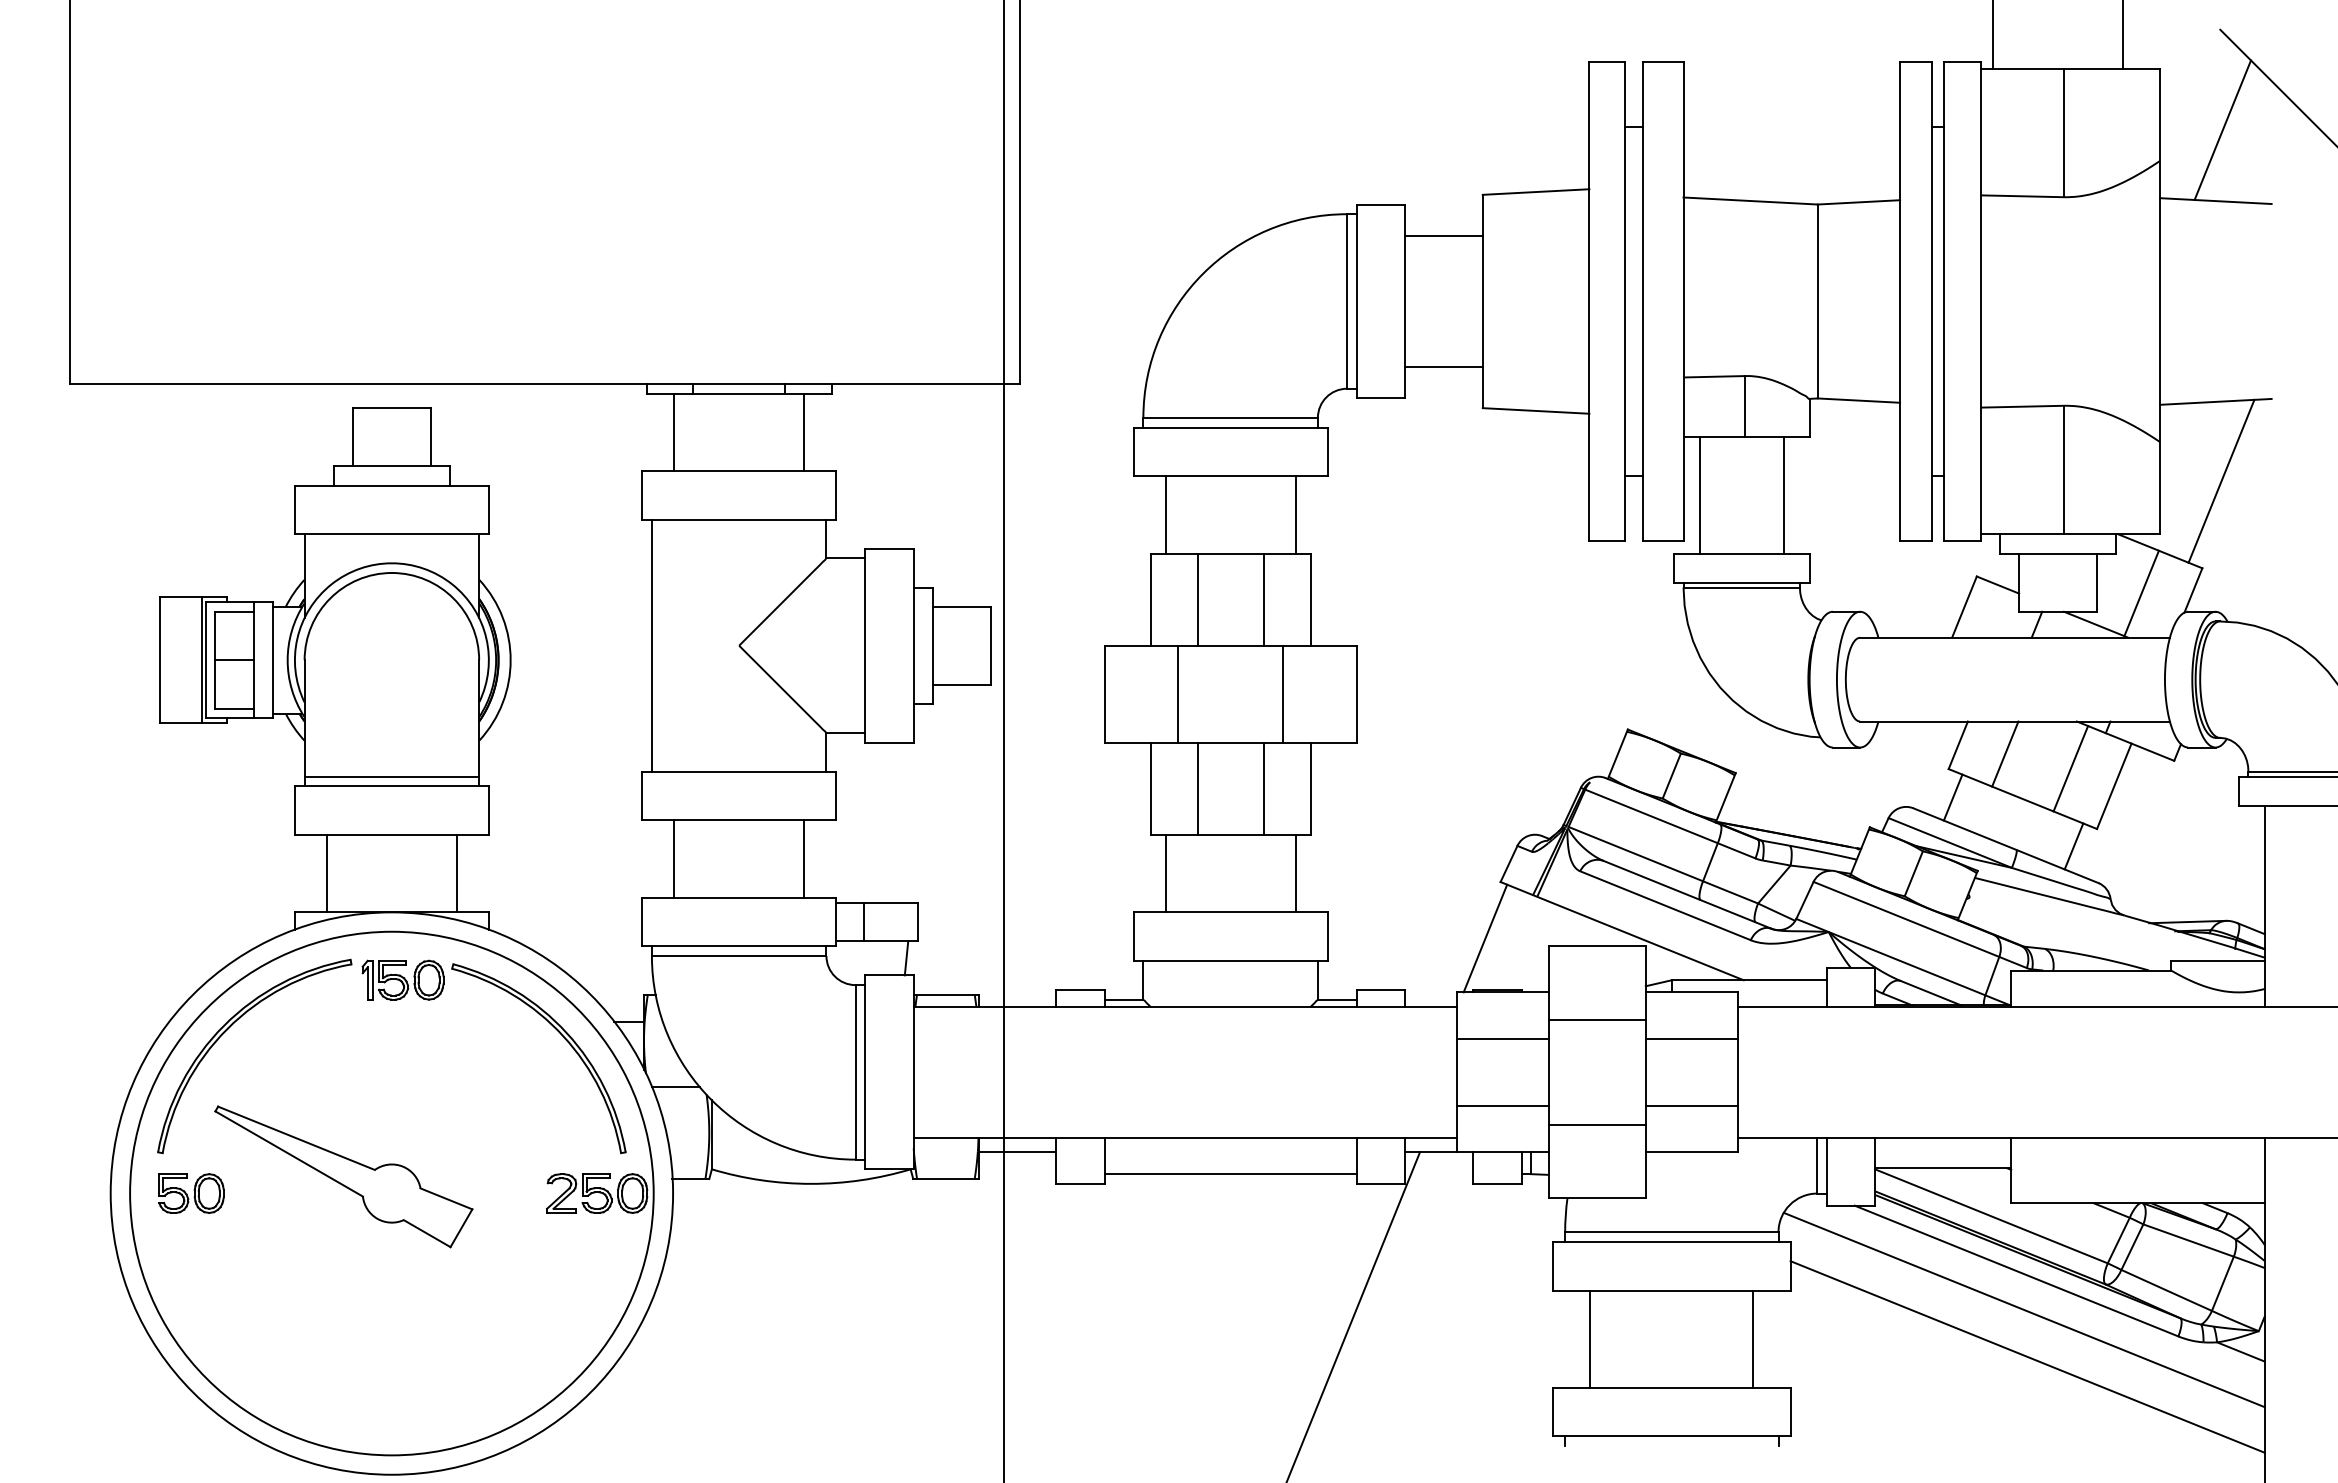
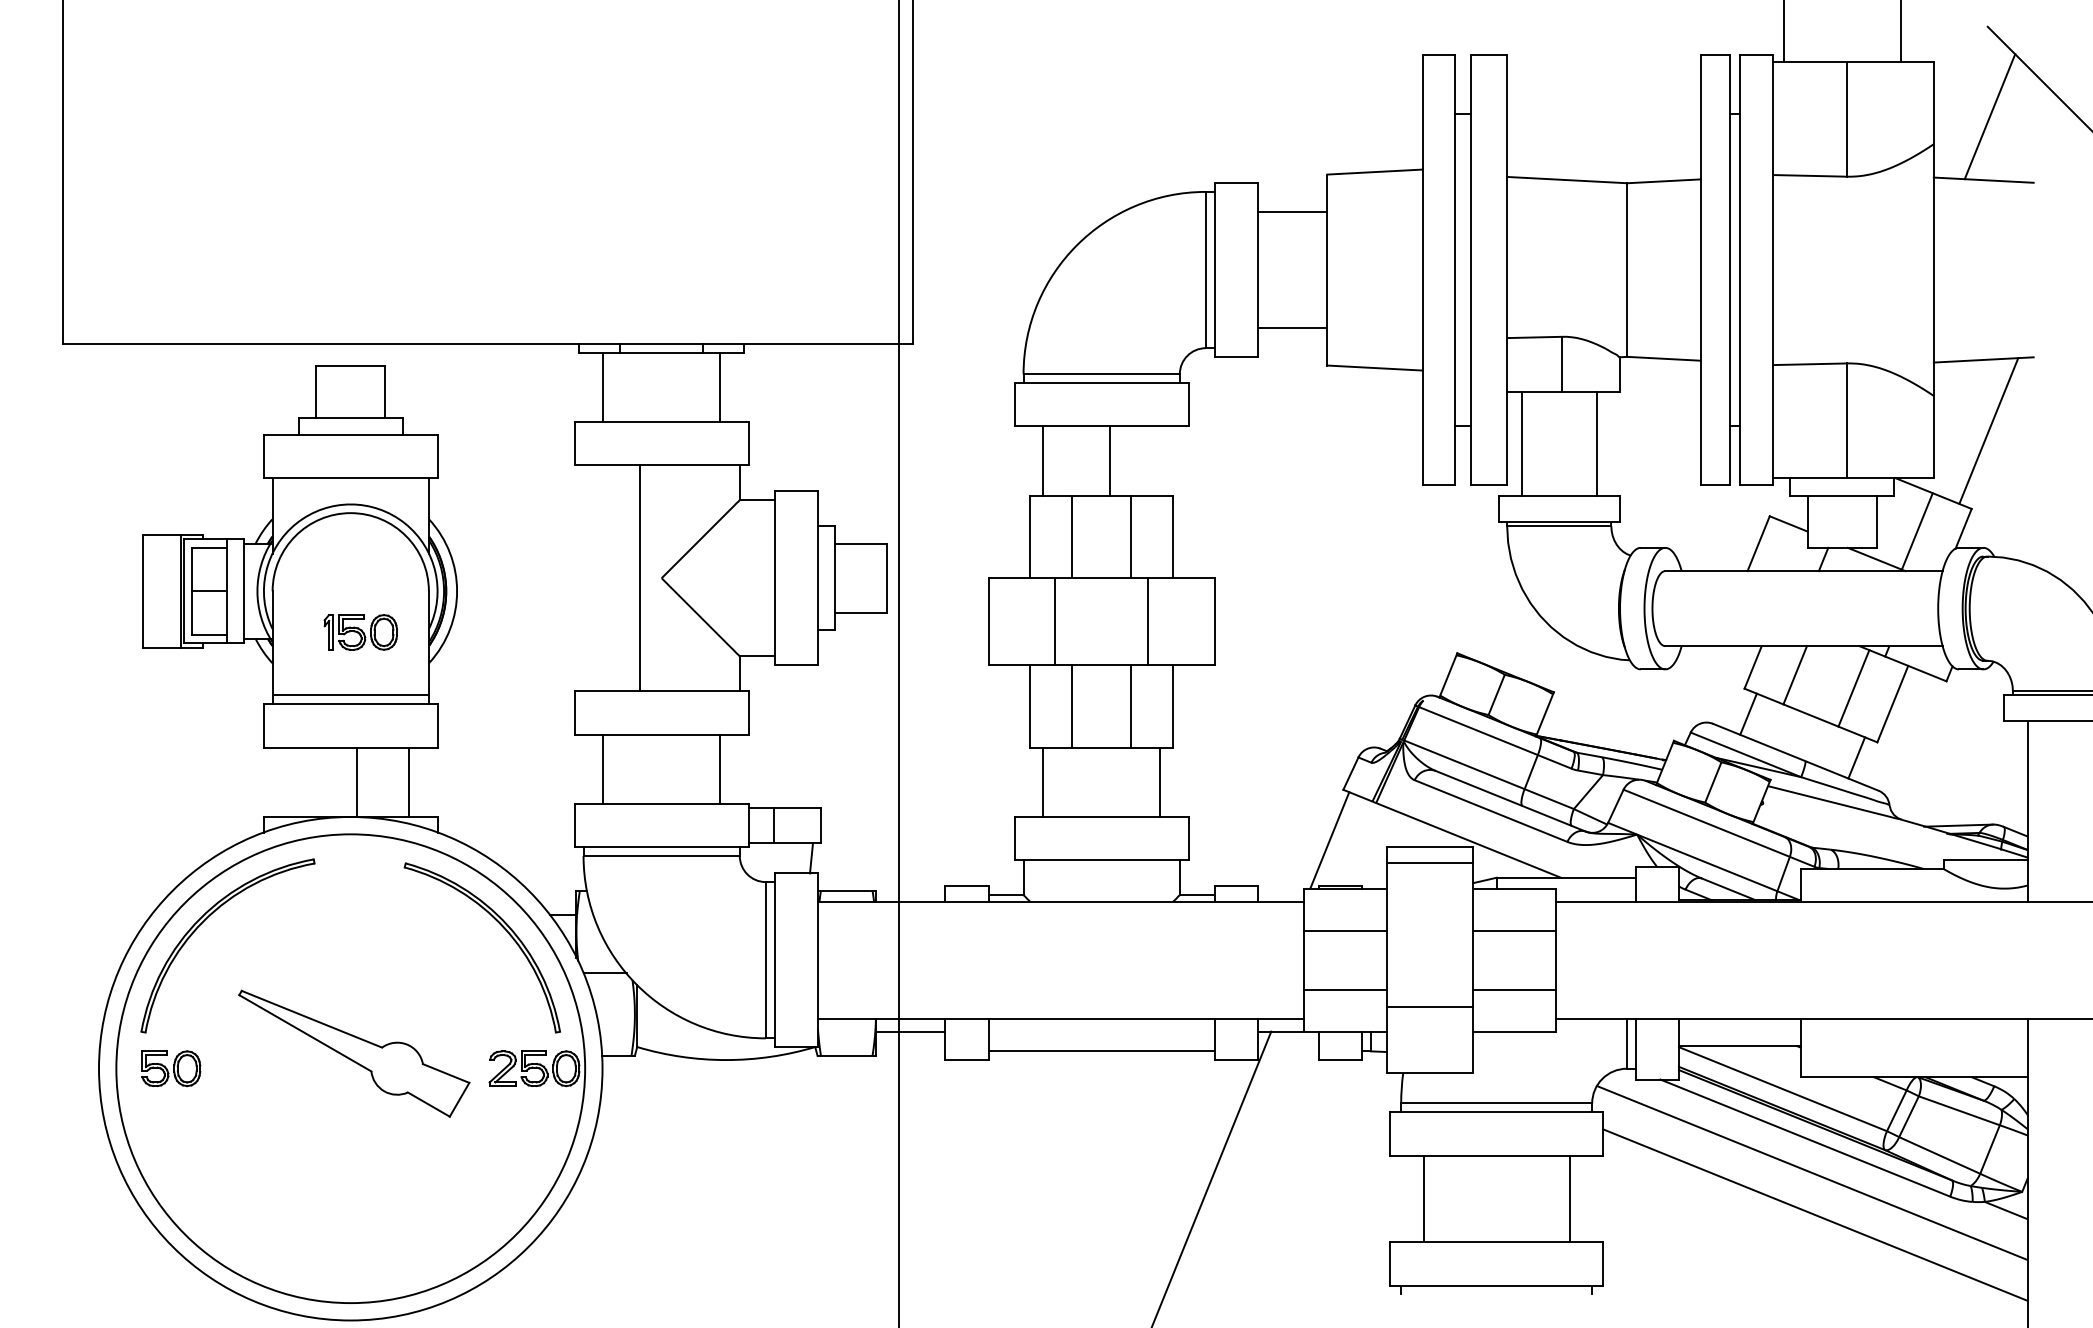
line: (1295, 514) -> (1109, 460), moved
line: (651, 645) -> (639, 578), moved
line: (326, 873) -> (356, 782), moved
part: (402, 979) -> (360, 631), moved
line: (1596, 1020) -> (1429, 863), moved
part: (343, 1176) -> (353, 1053), moved

